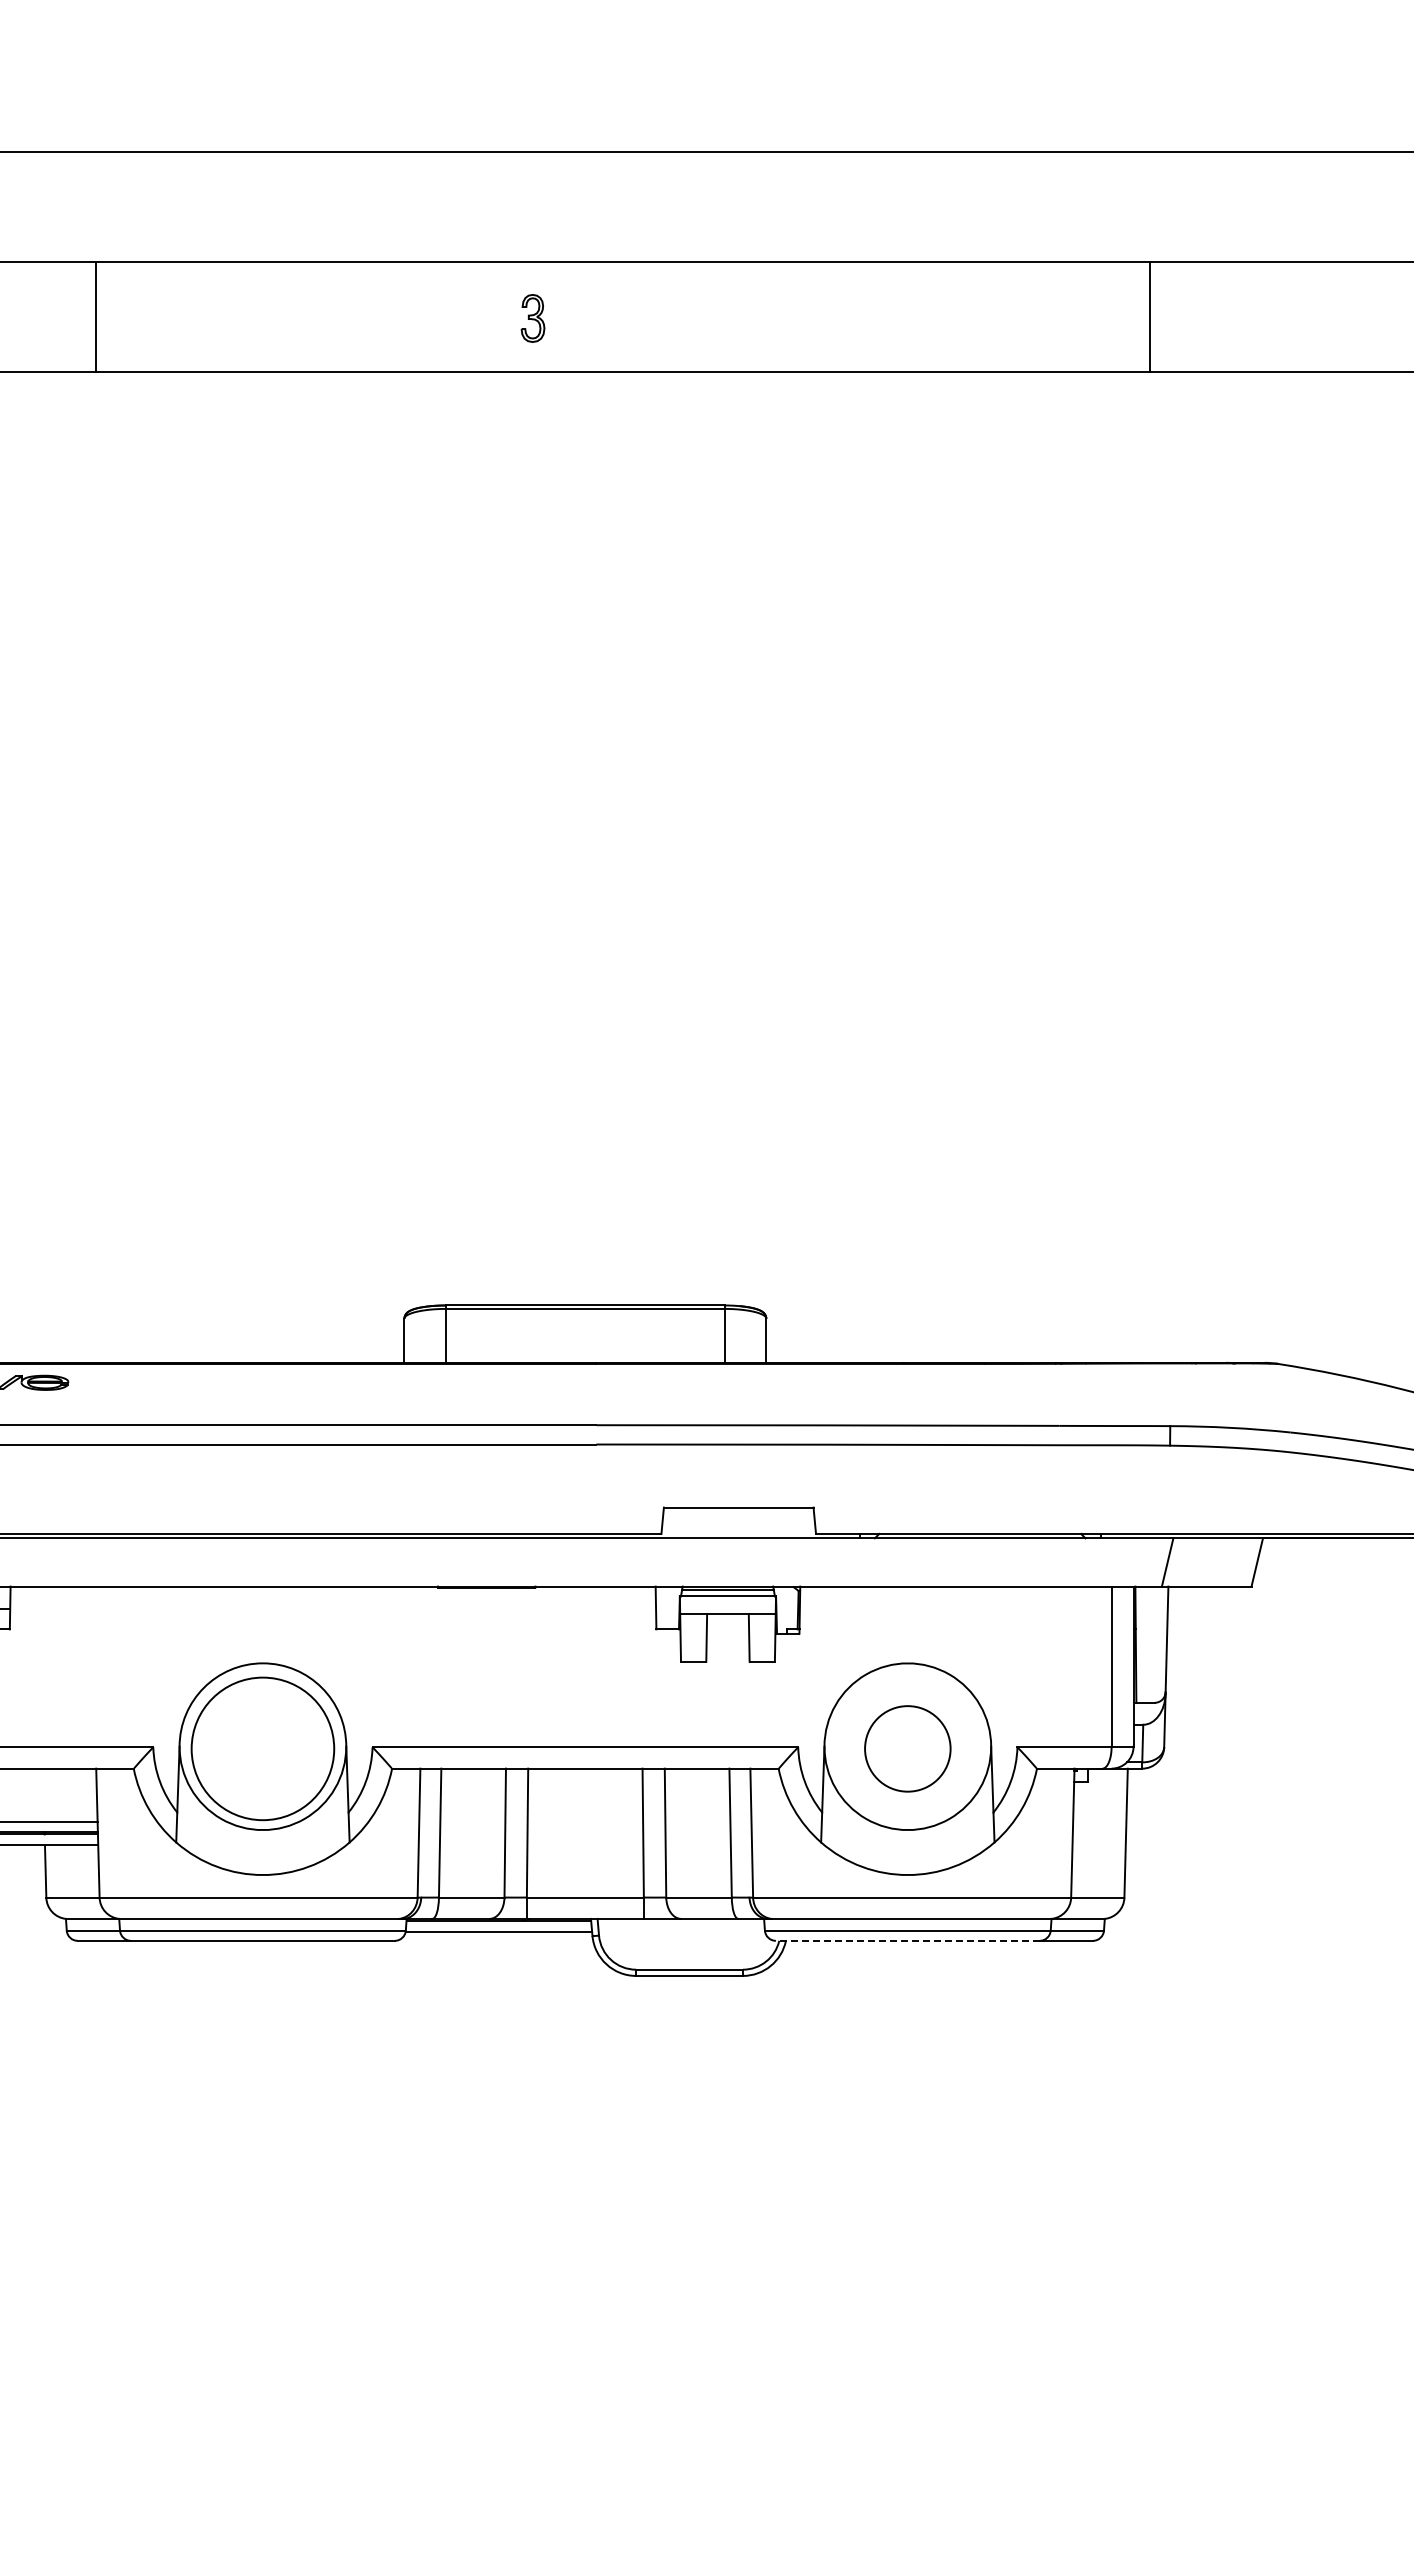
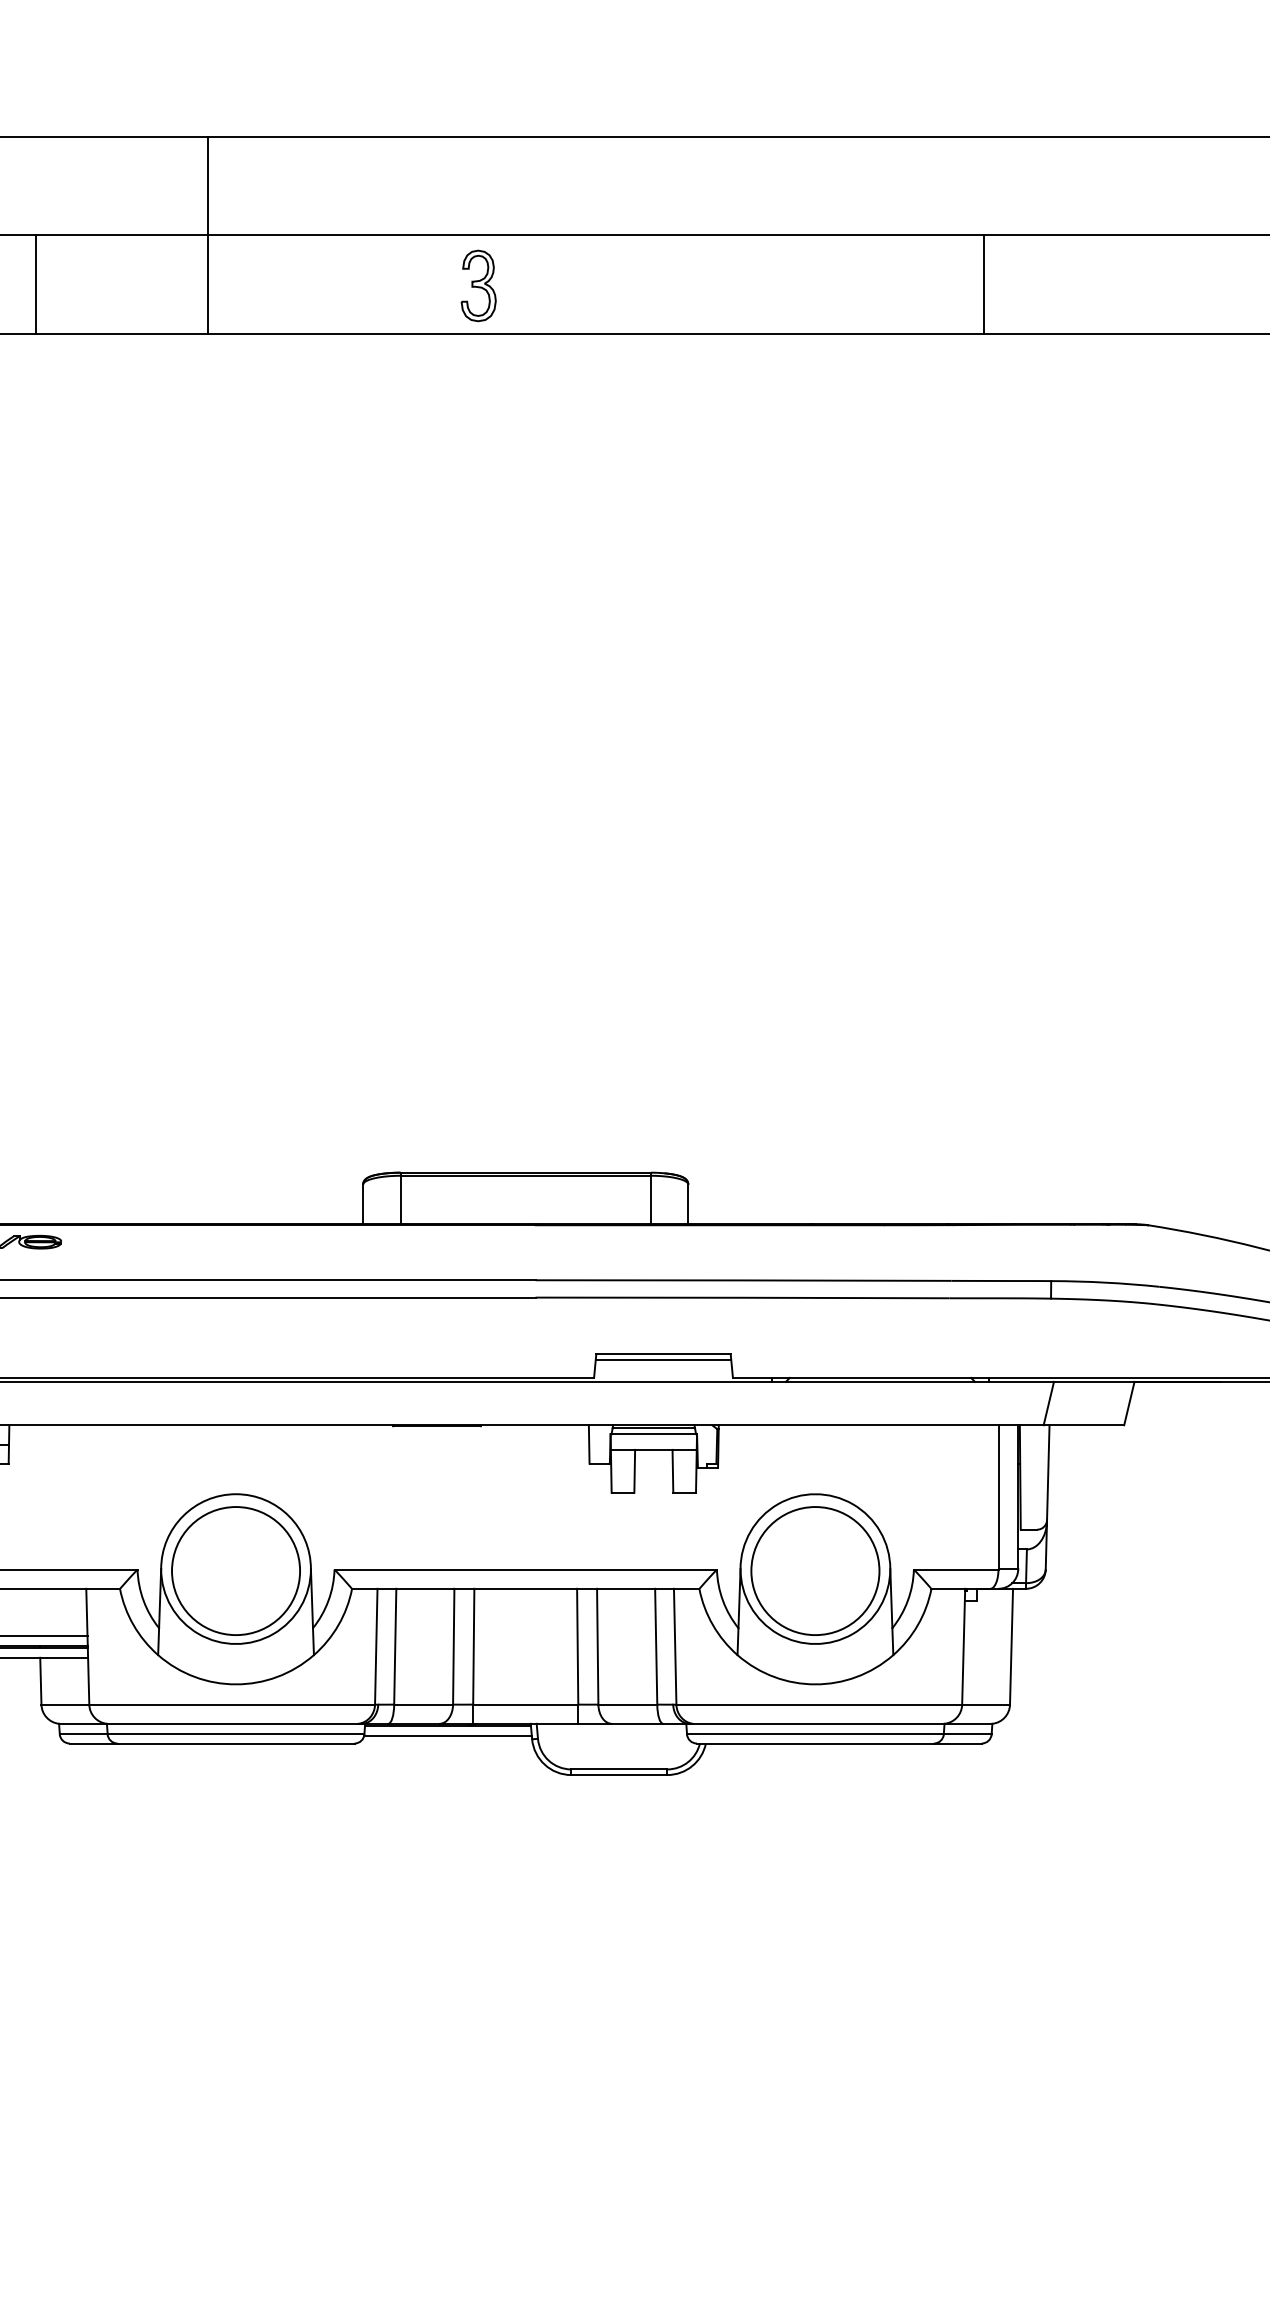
line: (231, 261) -> (207, 234), added
line: (95, 316) -> (35, 284), moved
line: (1150, 316) -> (984, 284), moved
part: (532, 318) -> (478, 286), size x1.67
line: (738, 1514) -> (663, 1360), added
circle: (907, 1748) -> (815, 1570), size x1.67
line: (907, 1940) -> (815, 1743), dashed -> solid

